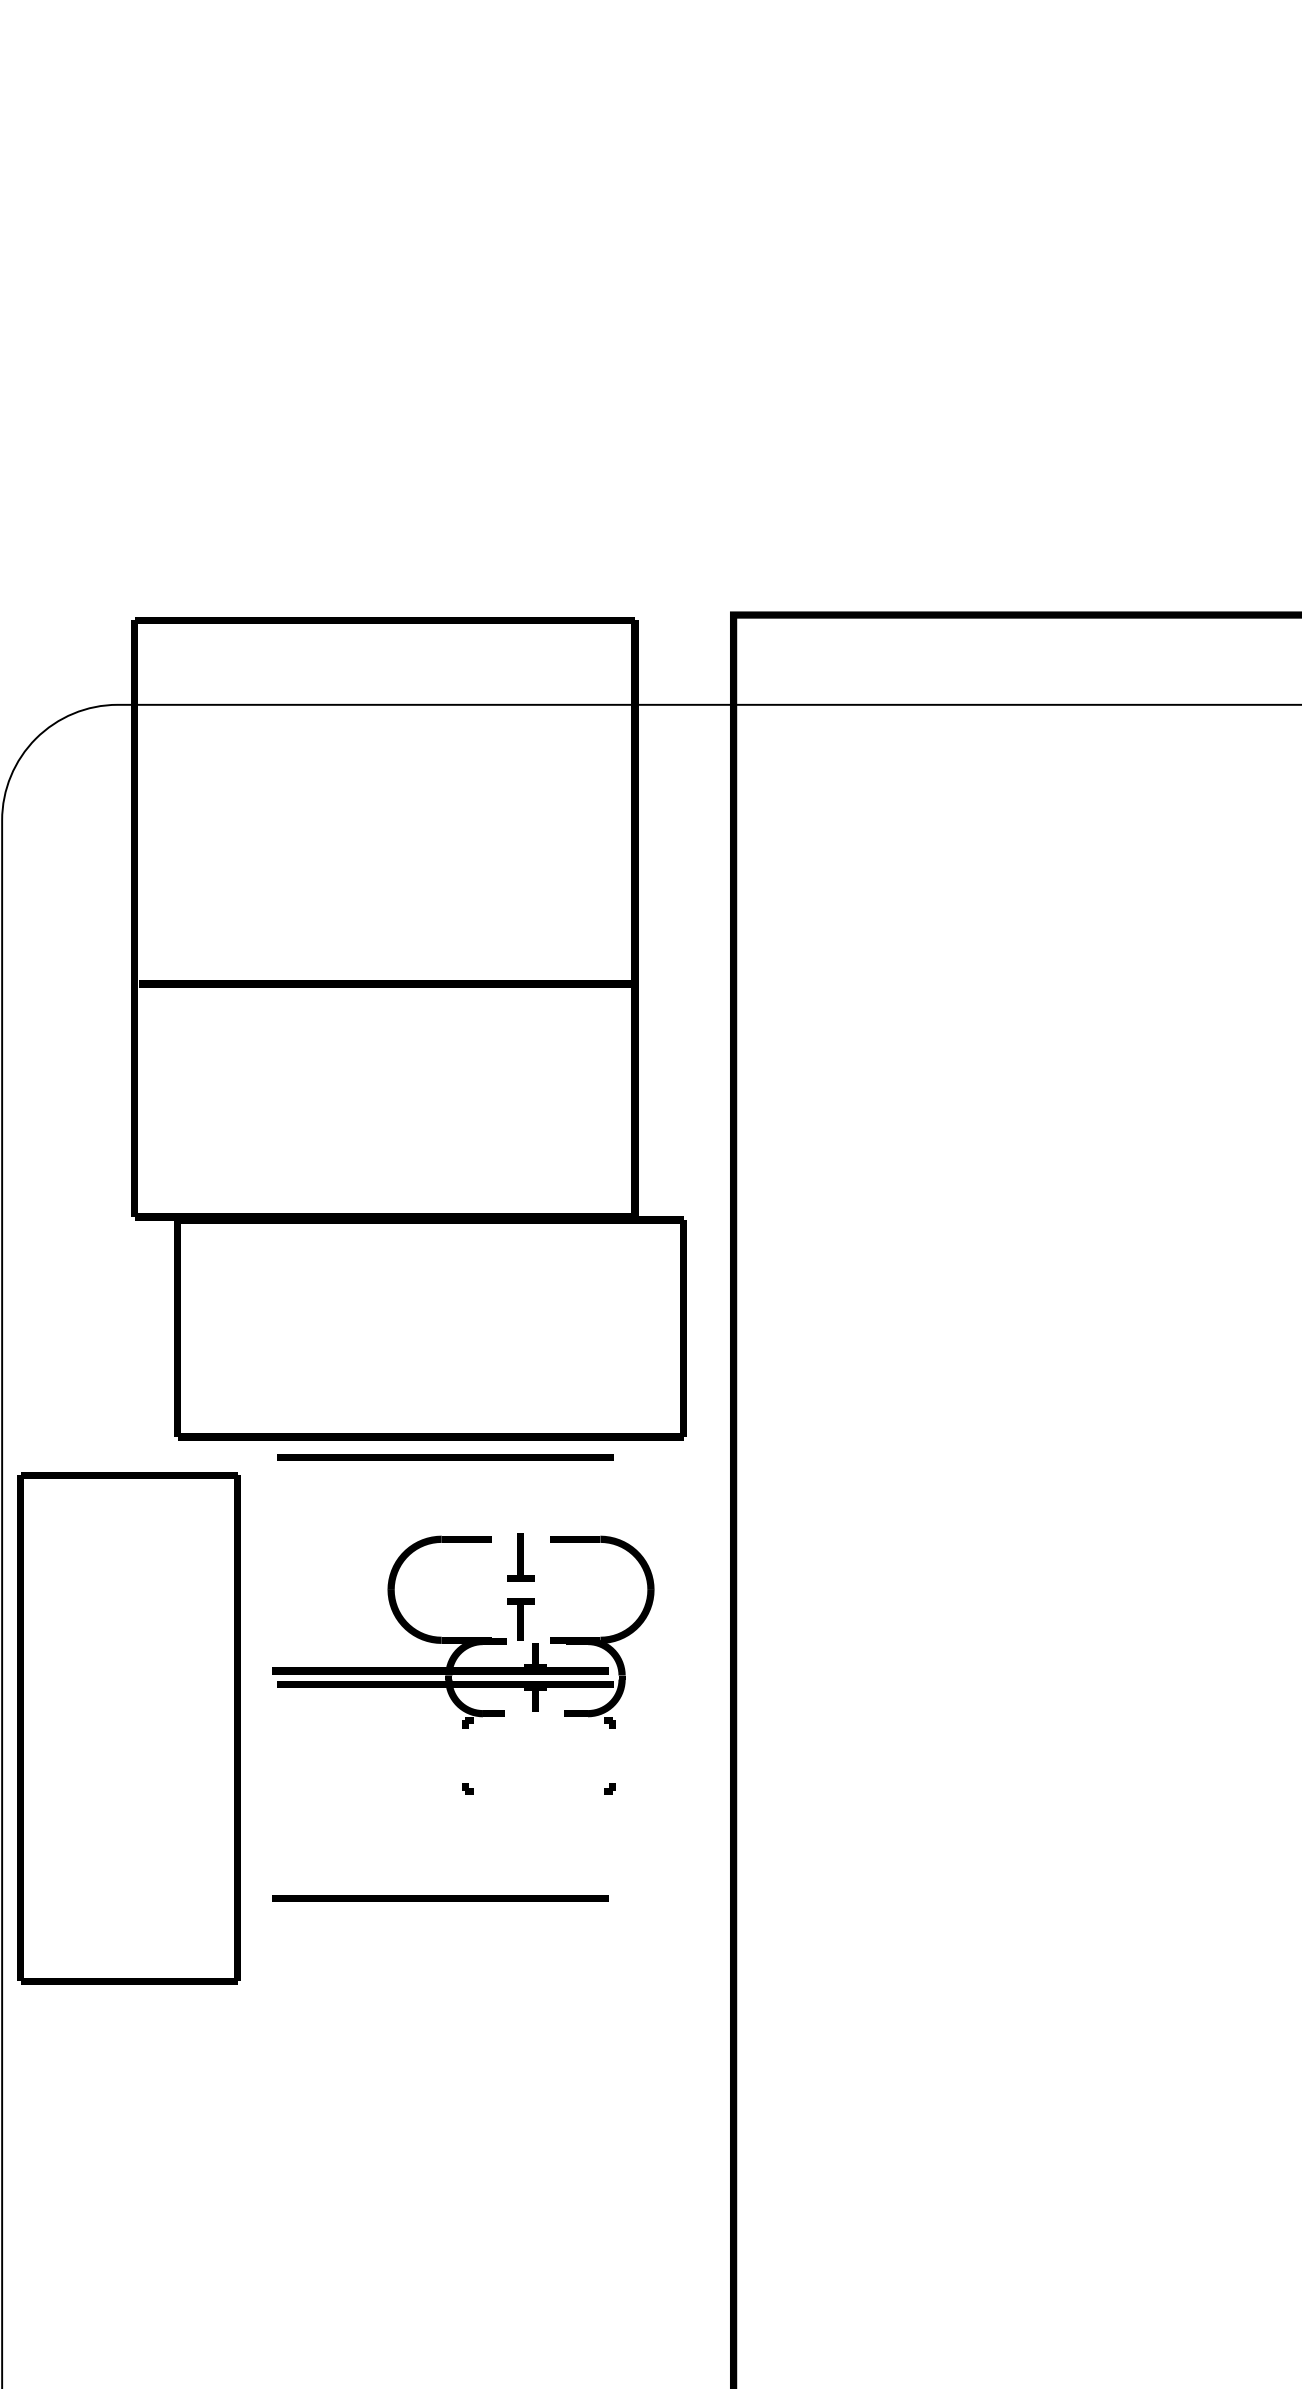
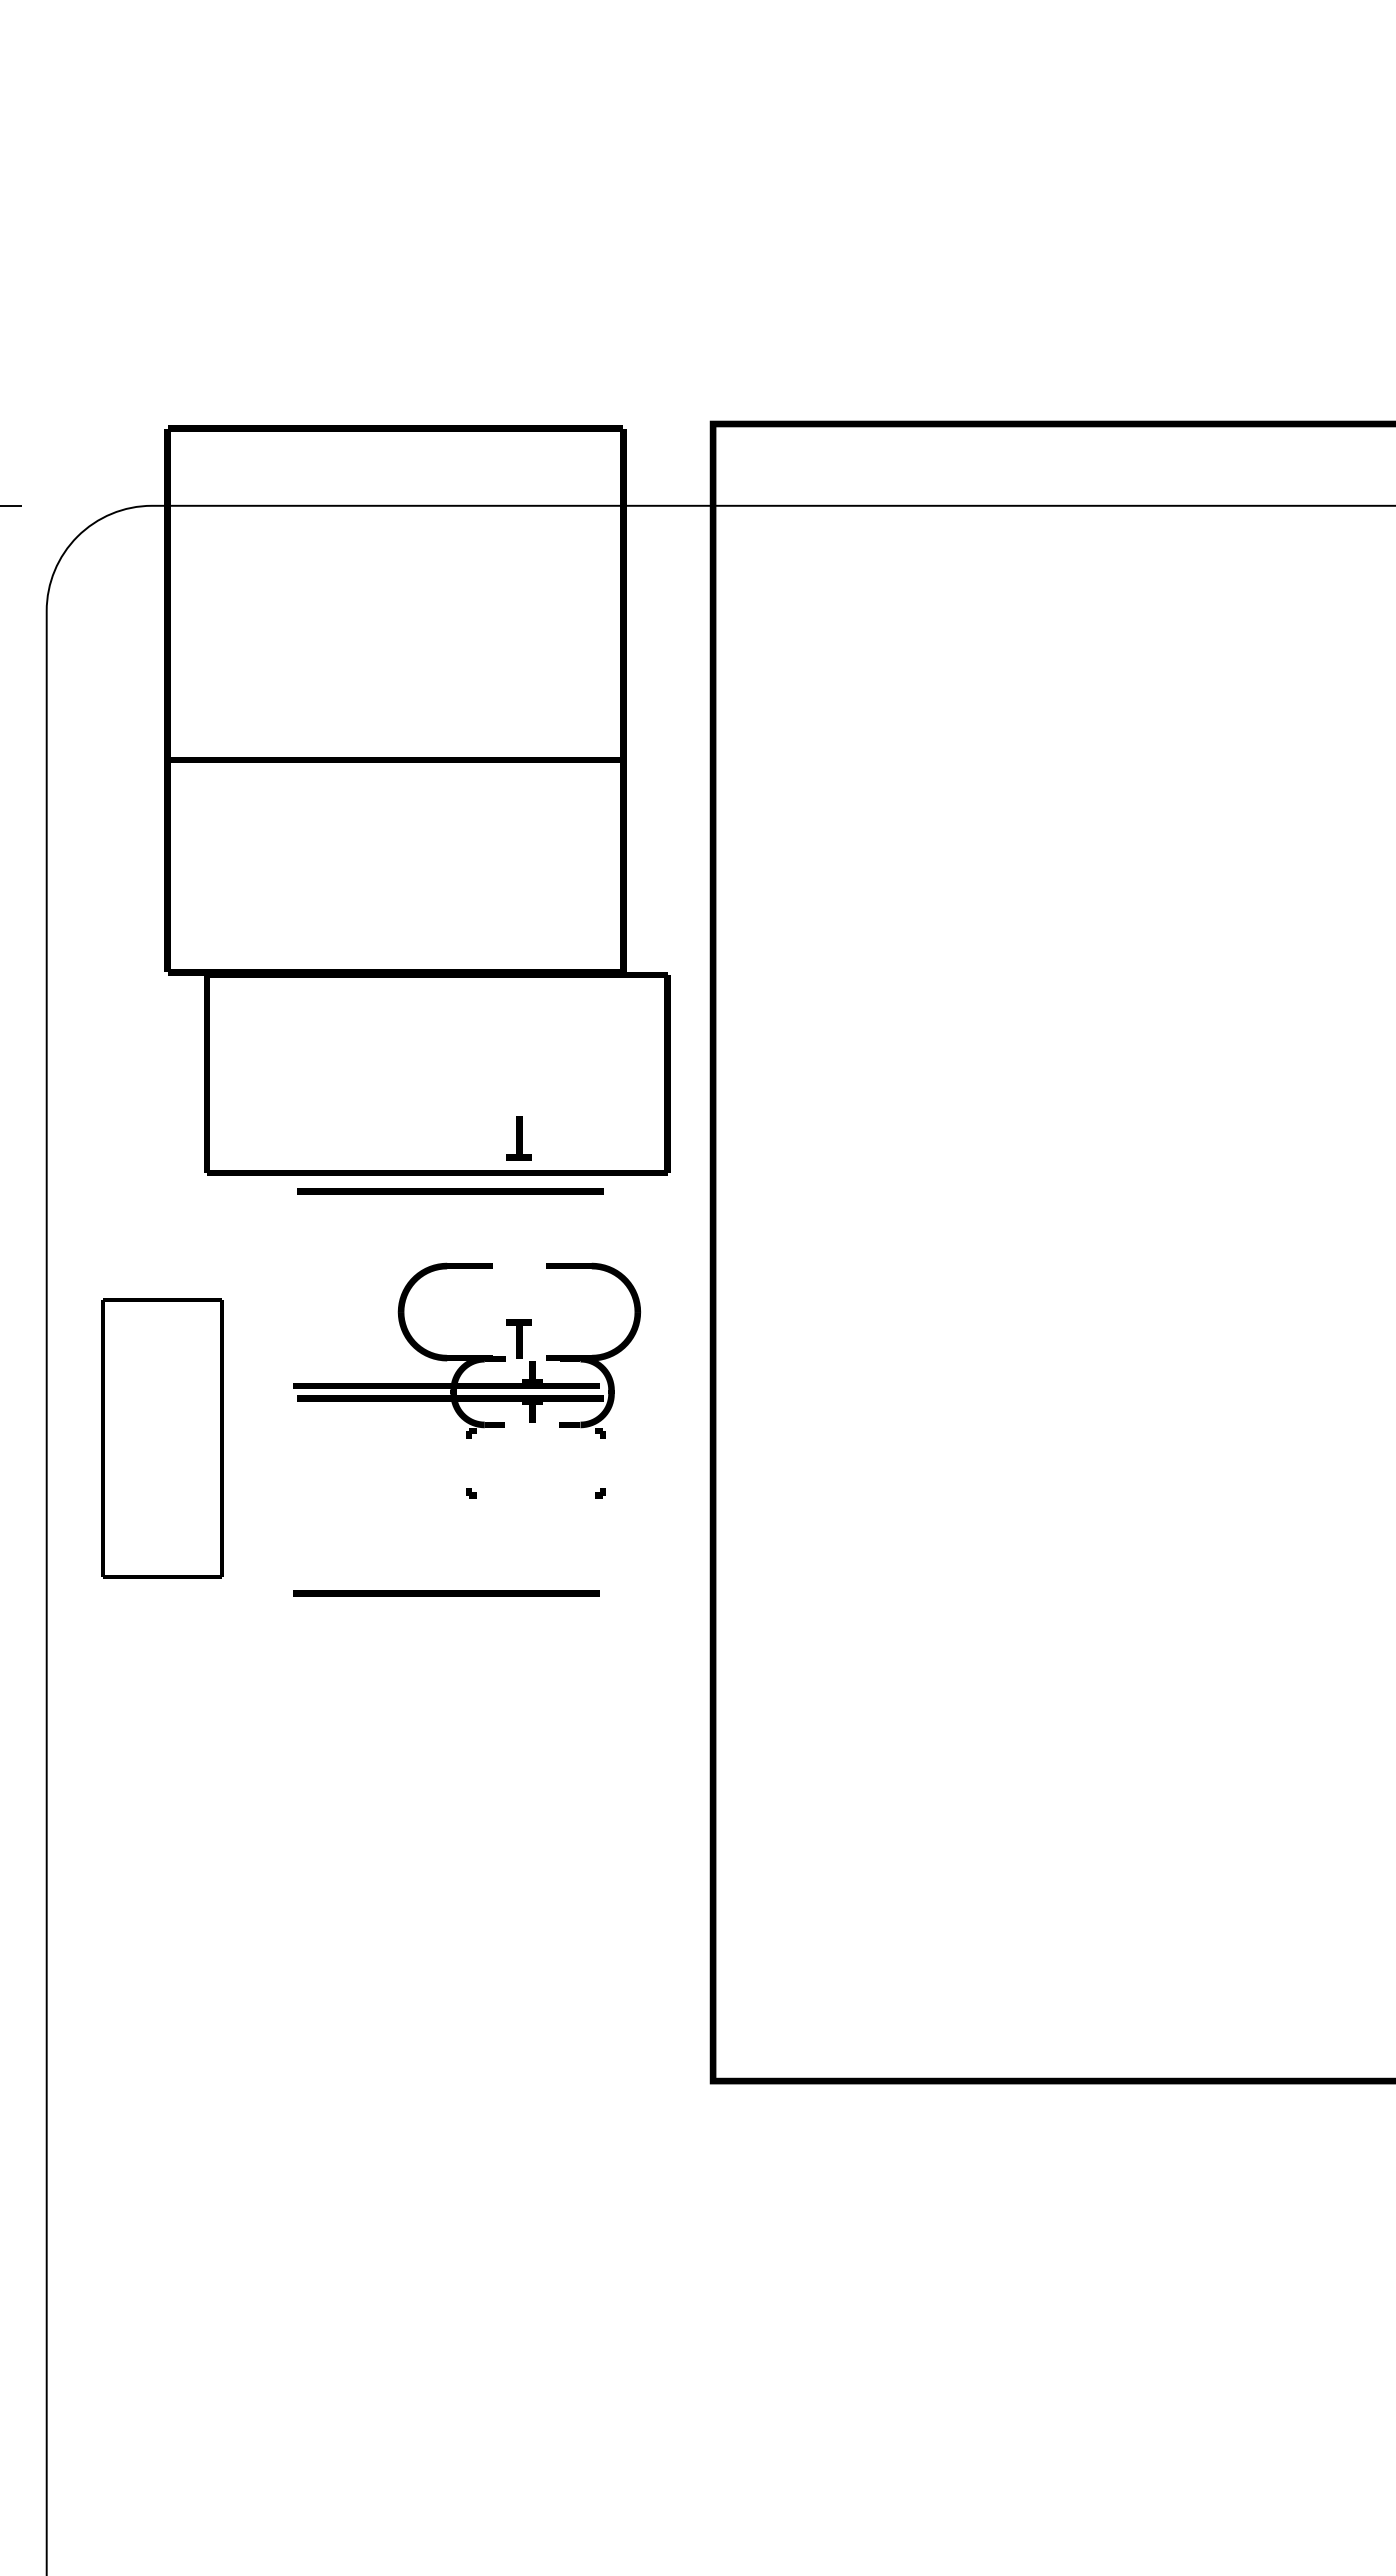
part: (519, 1557) -> (518, 1138), moved
part: (129, 1728) -> (162, 1438), size x0.6

